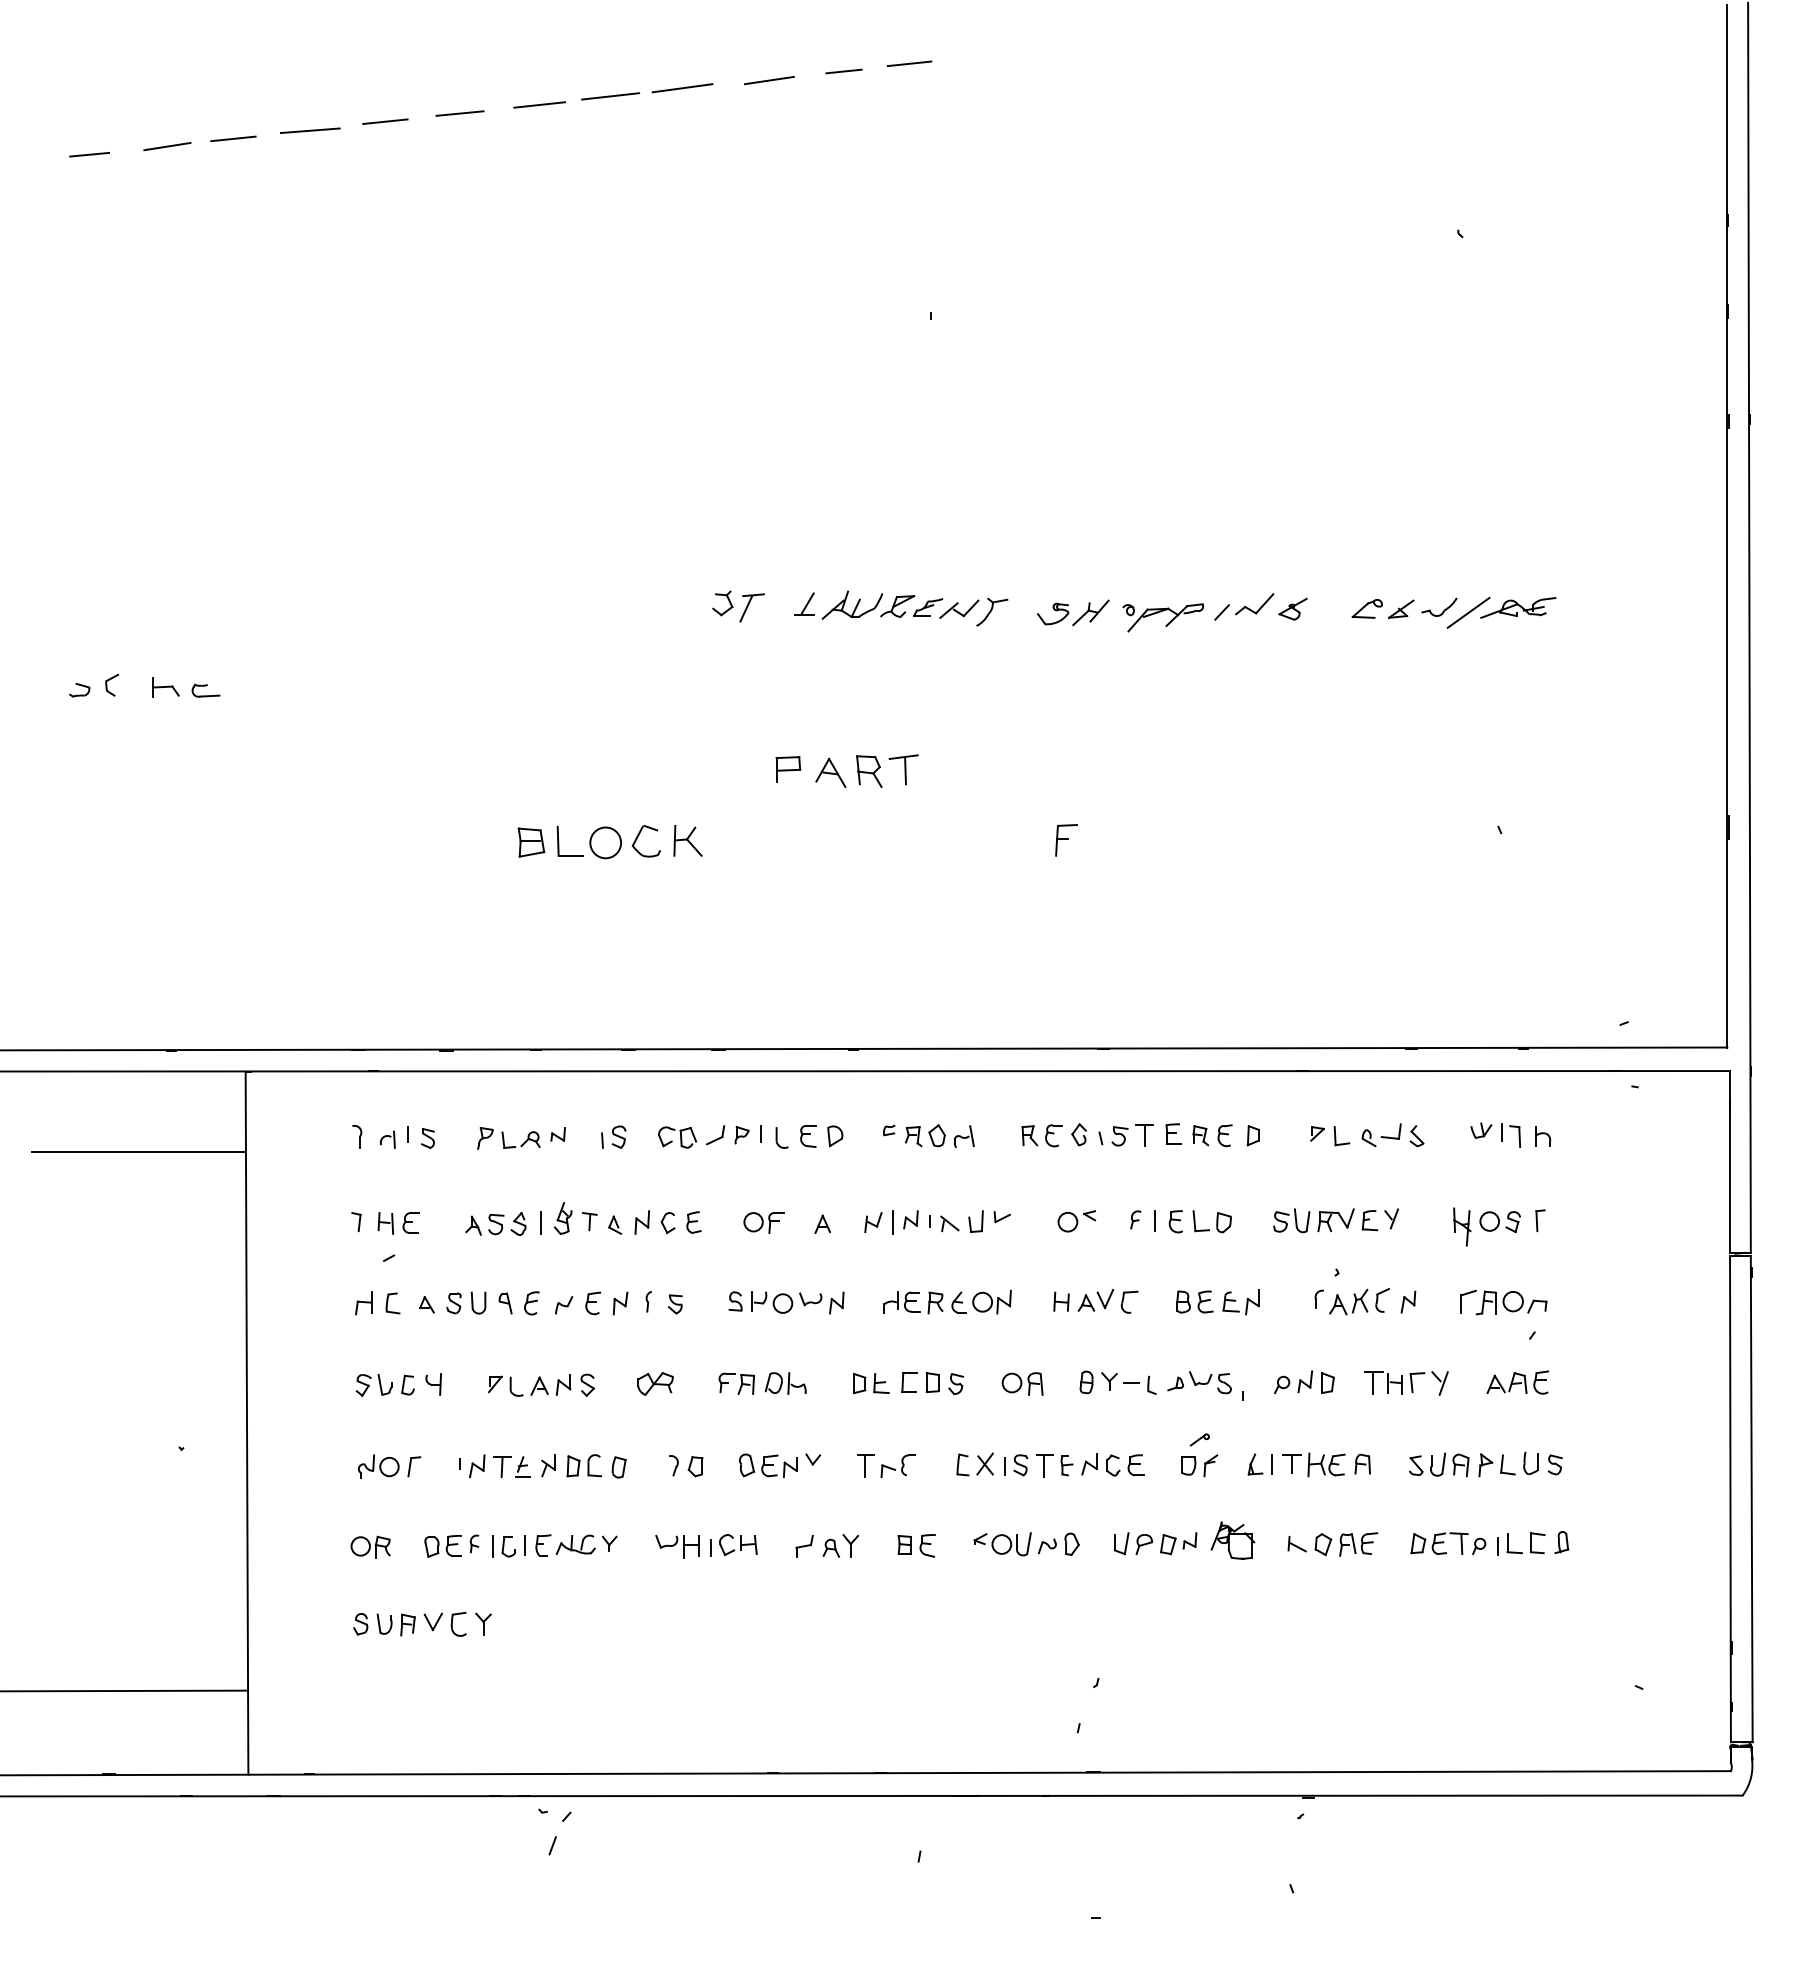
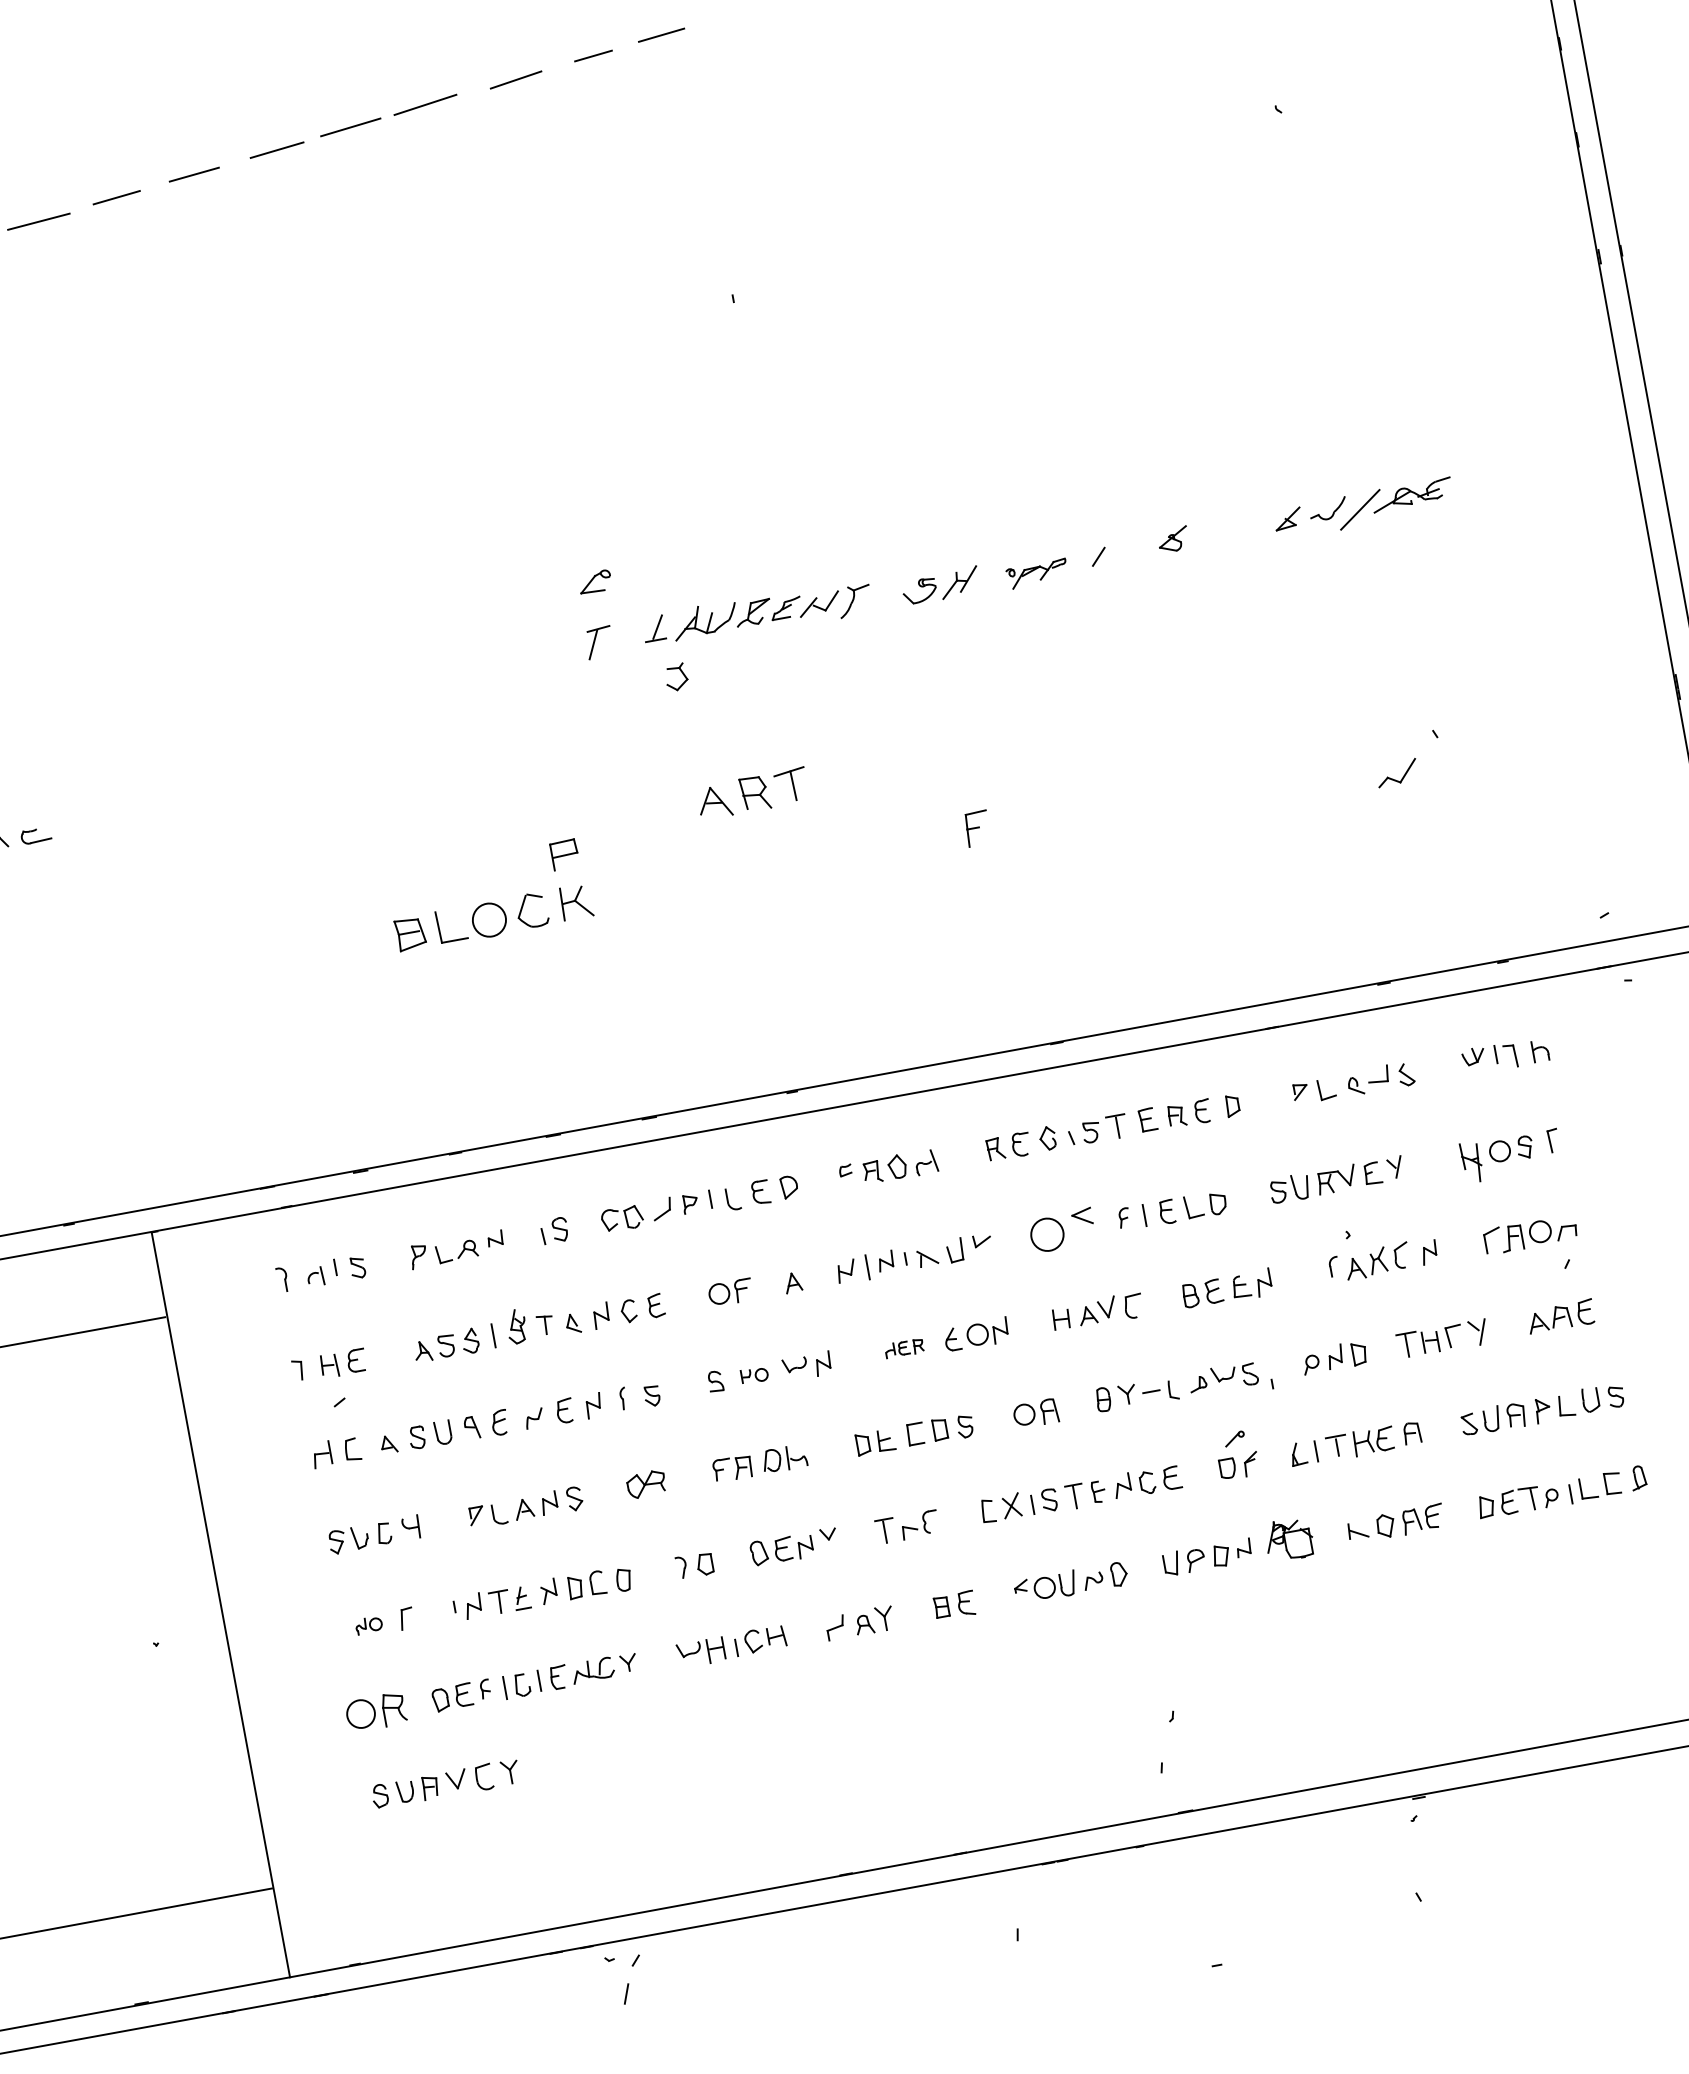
part: (728, 601) -> (682, 674), moved
part: (1254, 604) -> (1397, 773), moved
part: (1366, 608) -> (594, 581), moved
part: (1162, 617) -> (1036, 573), size x0.7
part: (788, 769) -> (564, 854), moved
part: (1076, 1221) -> (1061, 1230), size x1.6
part: (772, 1302) -> (754, 1375), size x0.6
part: (913, 1302) -> (904, 1348), size x0.6
part: (378, 1466) -> (368, 1625), size x0.6
part: (370, 1546) -> (375, 1711), size x1.4

